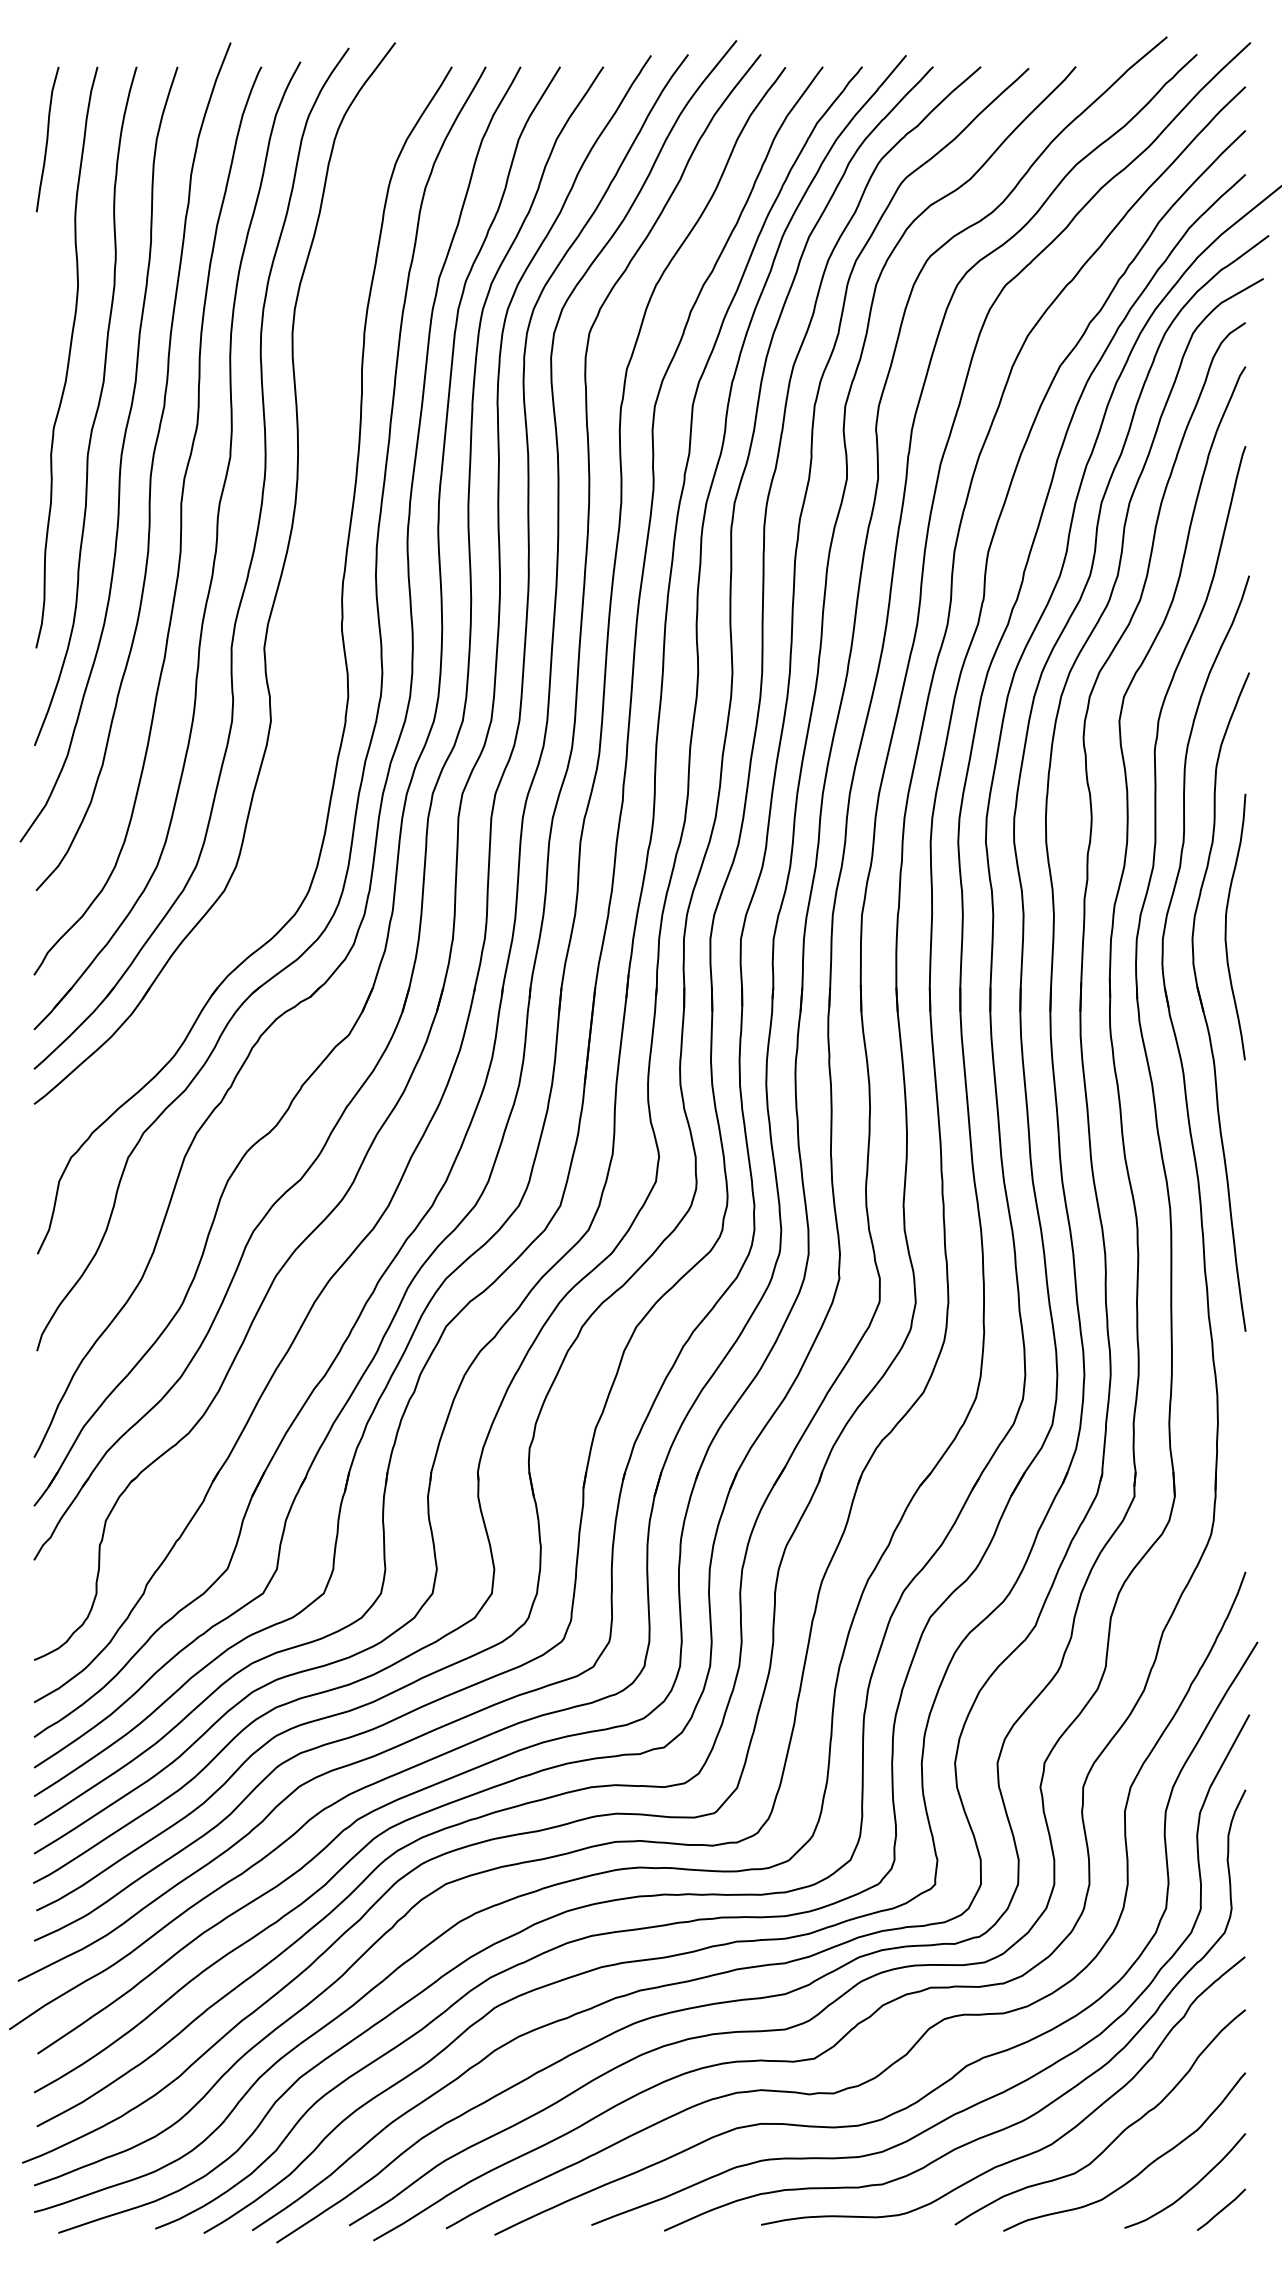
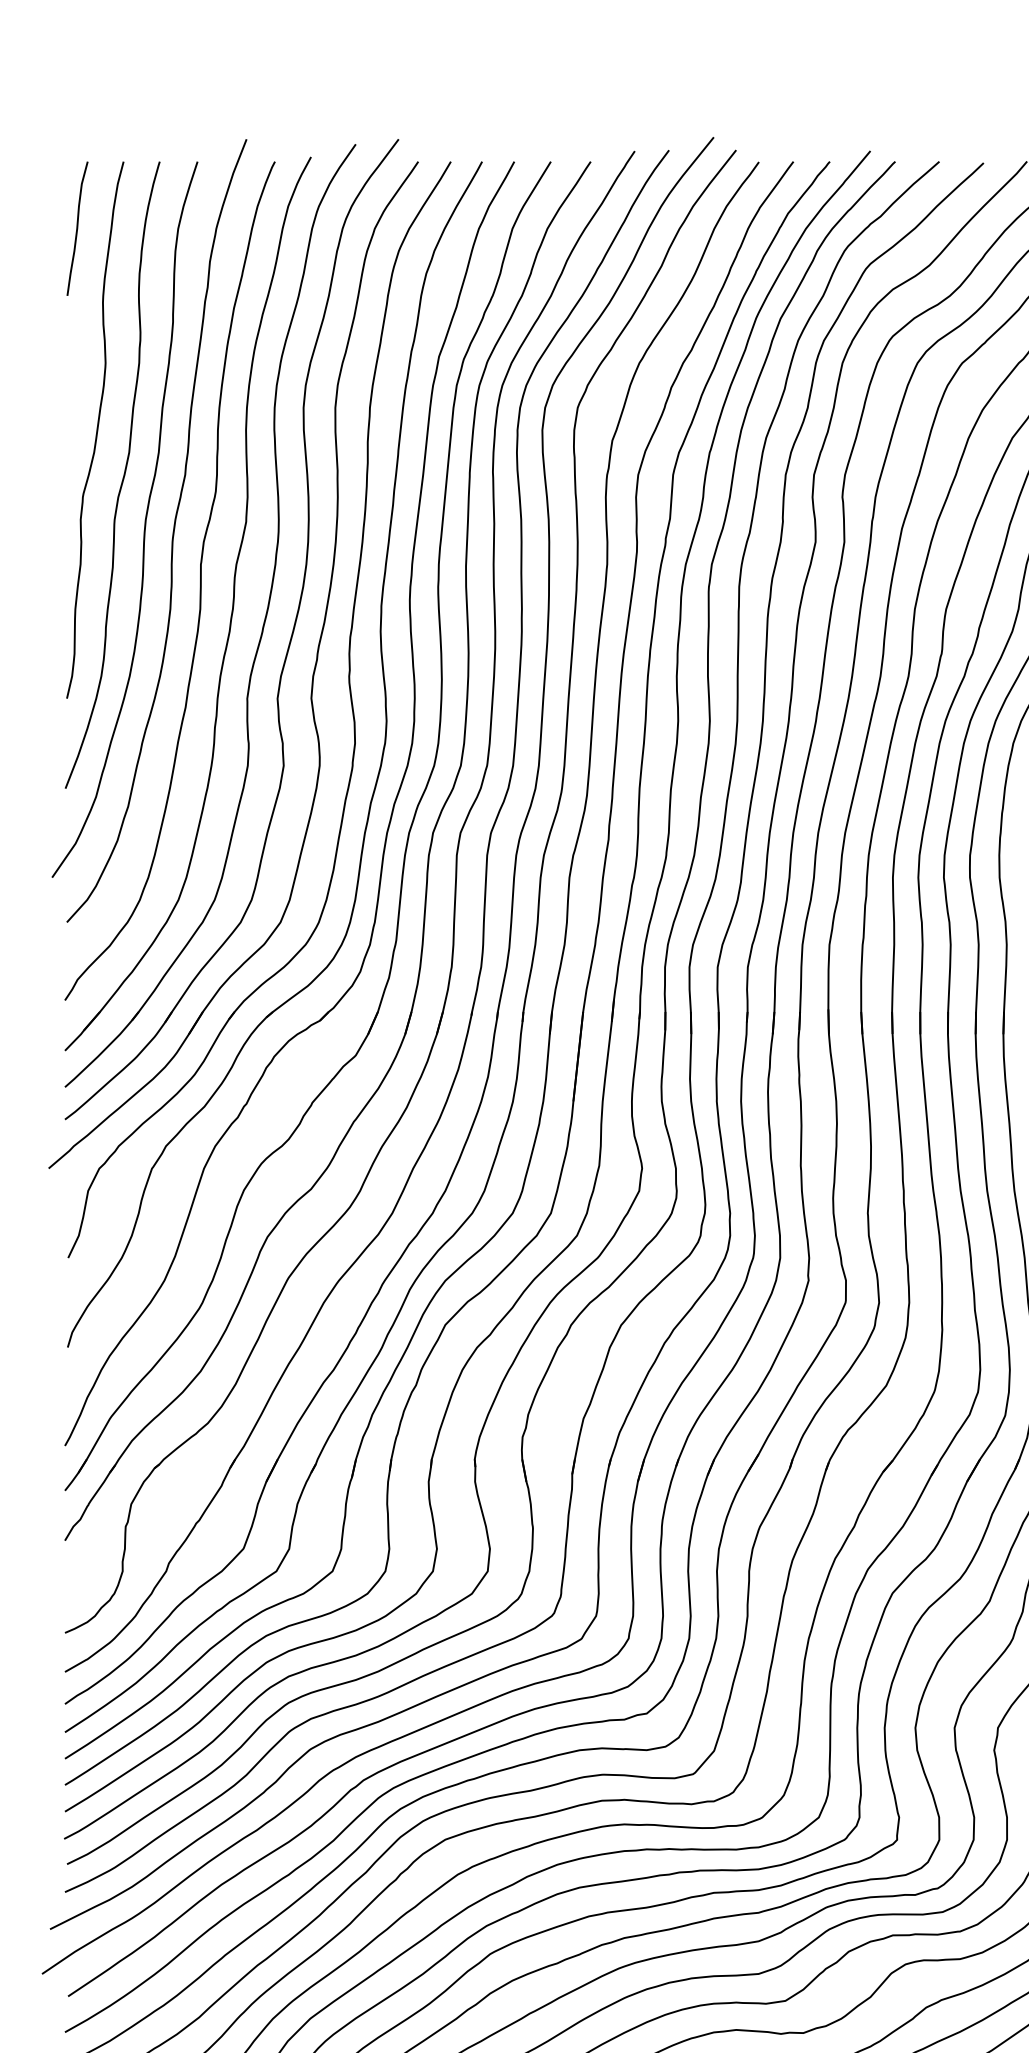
part: (301, 625) -> (311, 677), added

